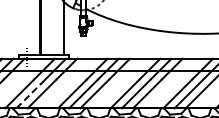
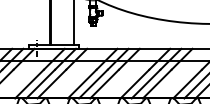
line: (31, 93) -> (41, 83), dashed -> solid

